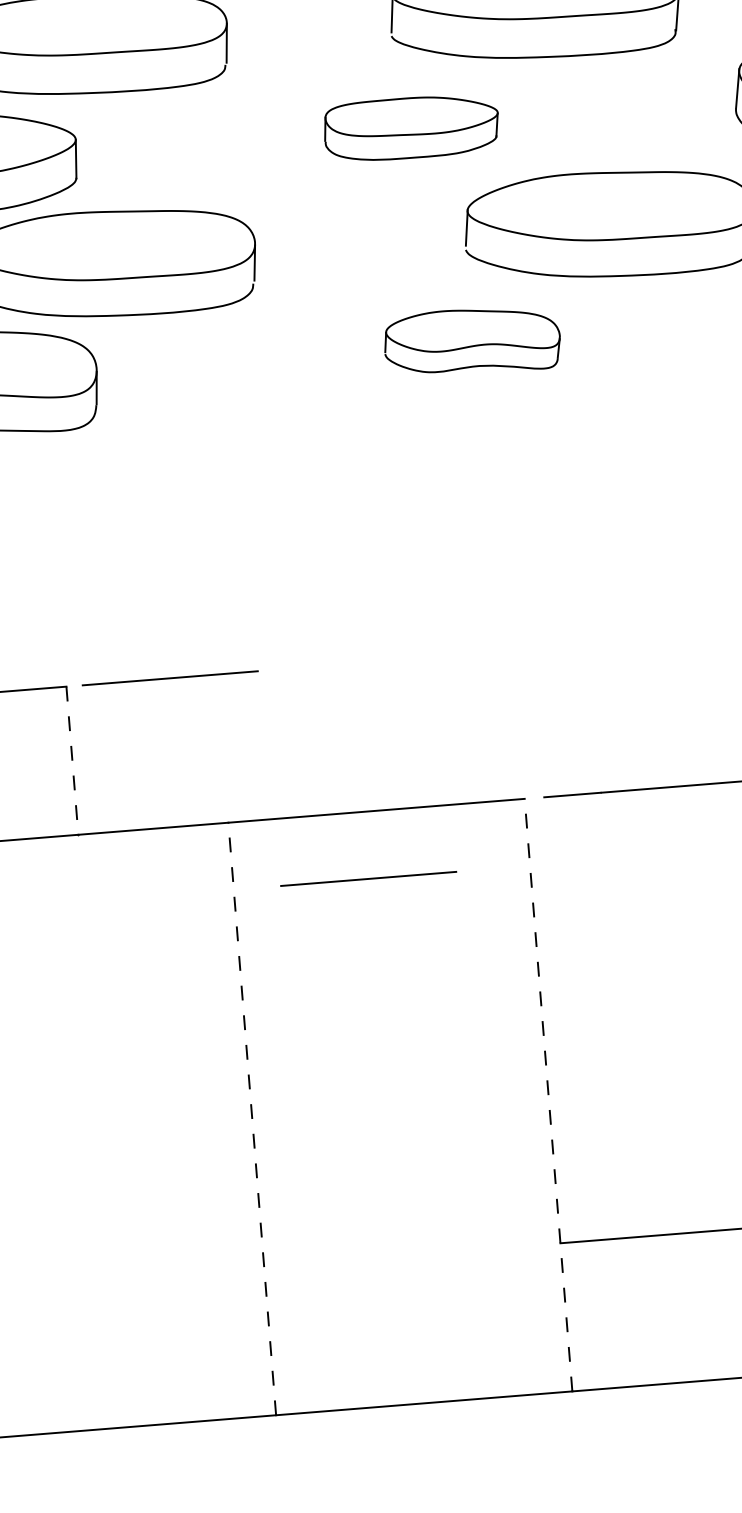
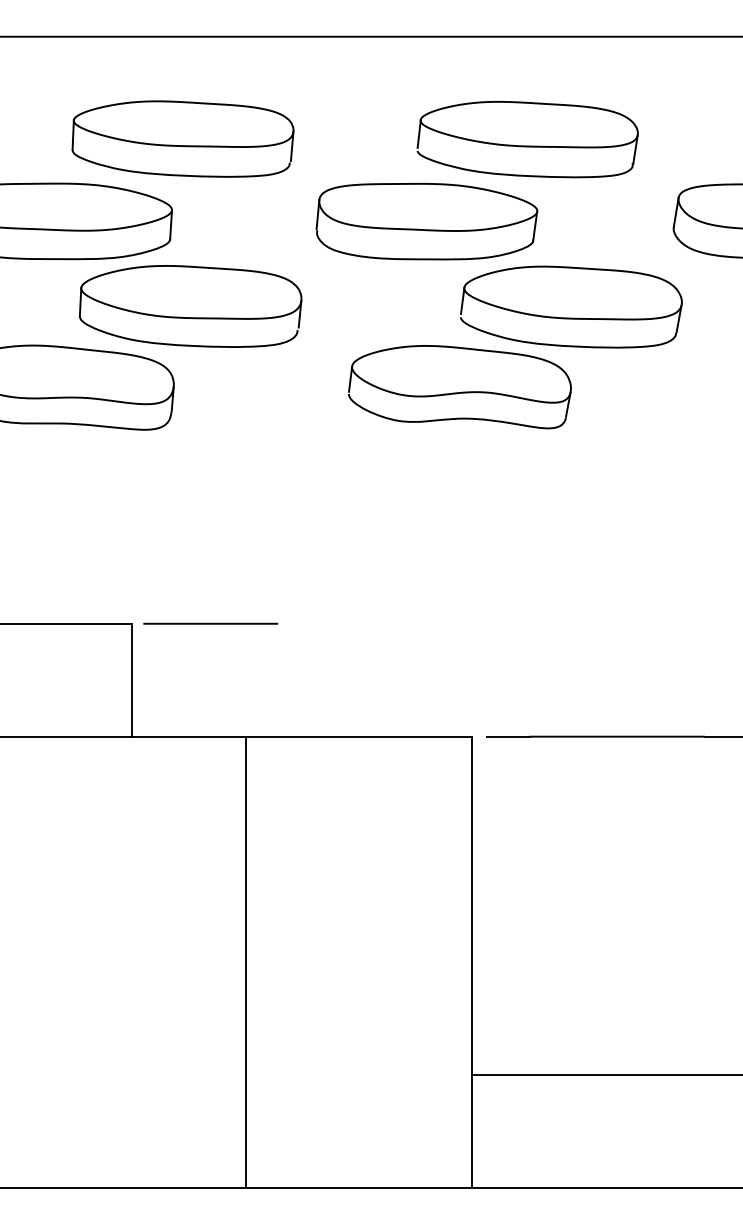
part: (410, 127) -> (426, 221), size x1.67
part: (471, 342) -> (459, 387), size x1.67
line: (72, 761) -> (131, 680), dashed -> solid
line: (368, 878) -> (348, 787), removed
line: (548, 1095) -> (471, 962), dashed -> solid
line: (251, 1119) -> (245, 962), dashed -> solid

